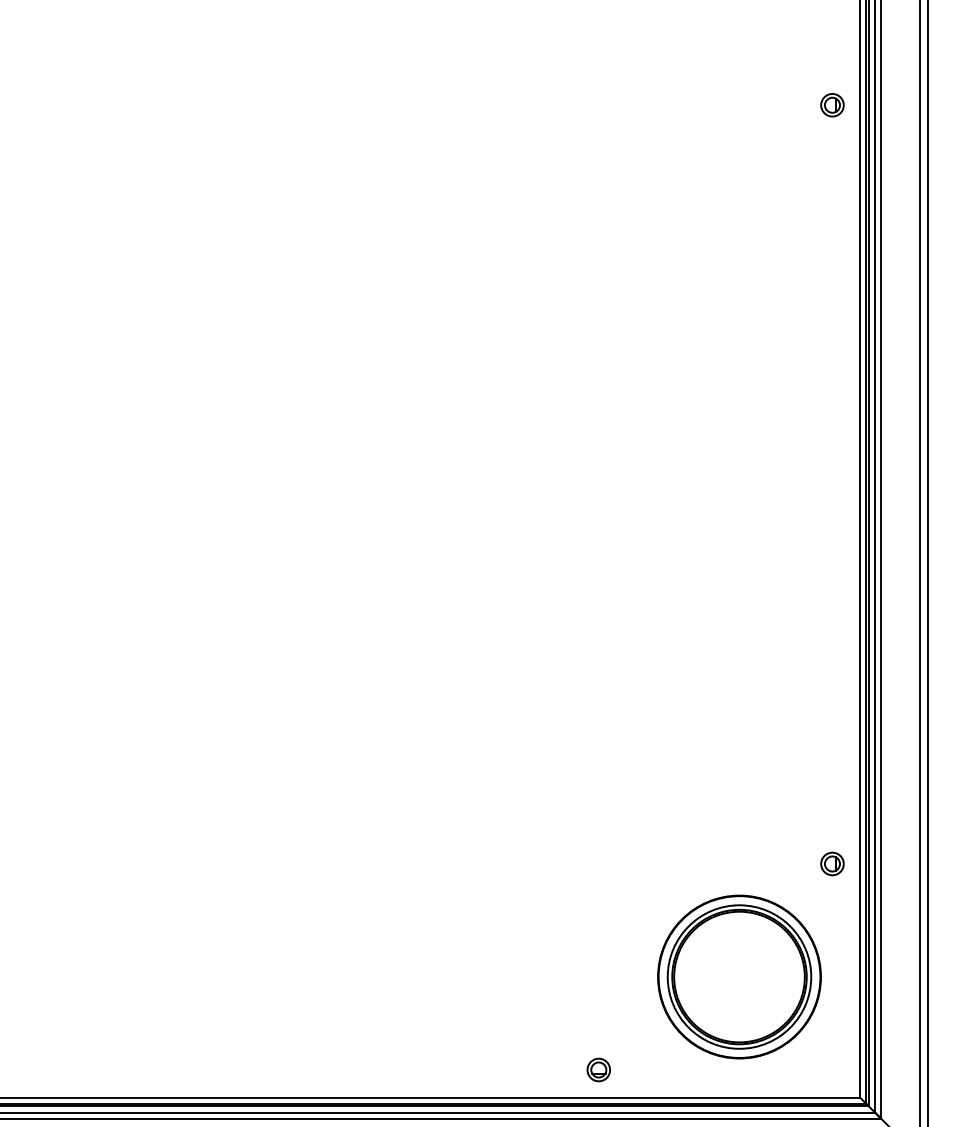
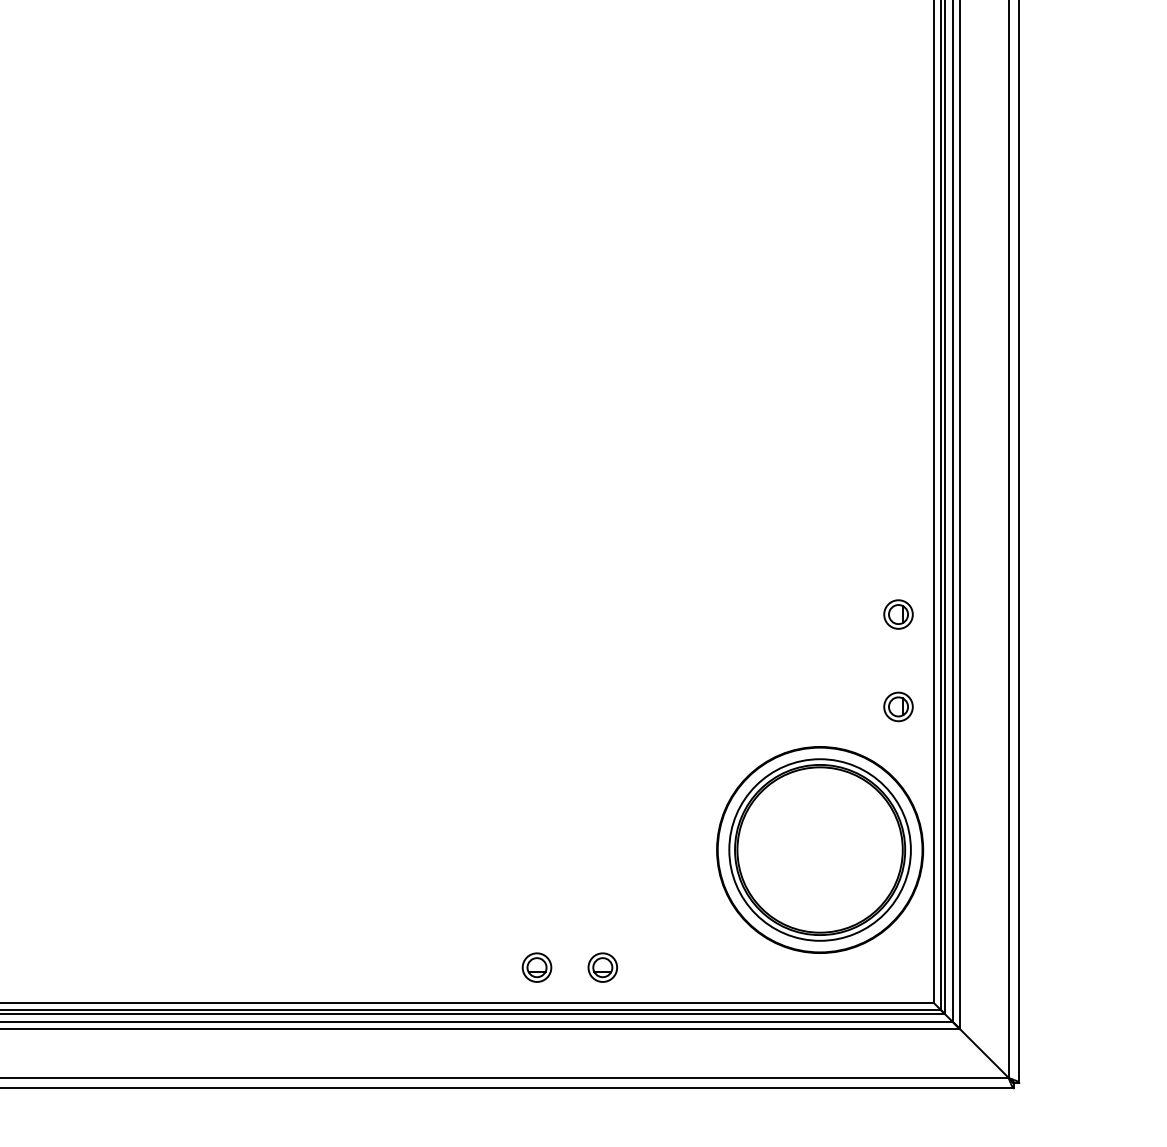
part: (832, 790) -> (898, 613), added
part: (739, 976) -> (820, 849), moved
part: (546, 1069) -> (536, 967), added

